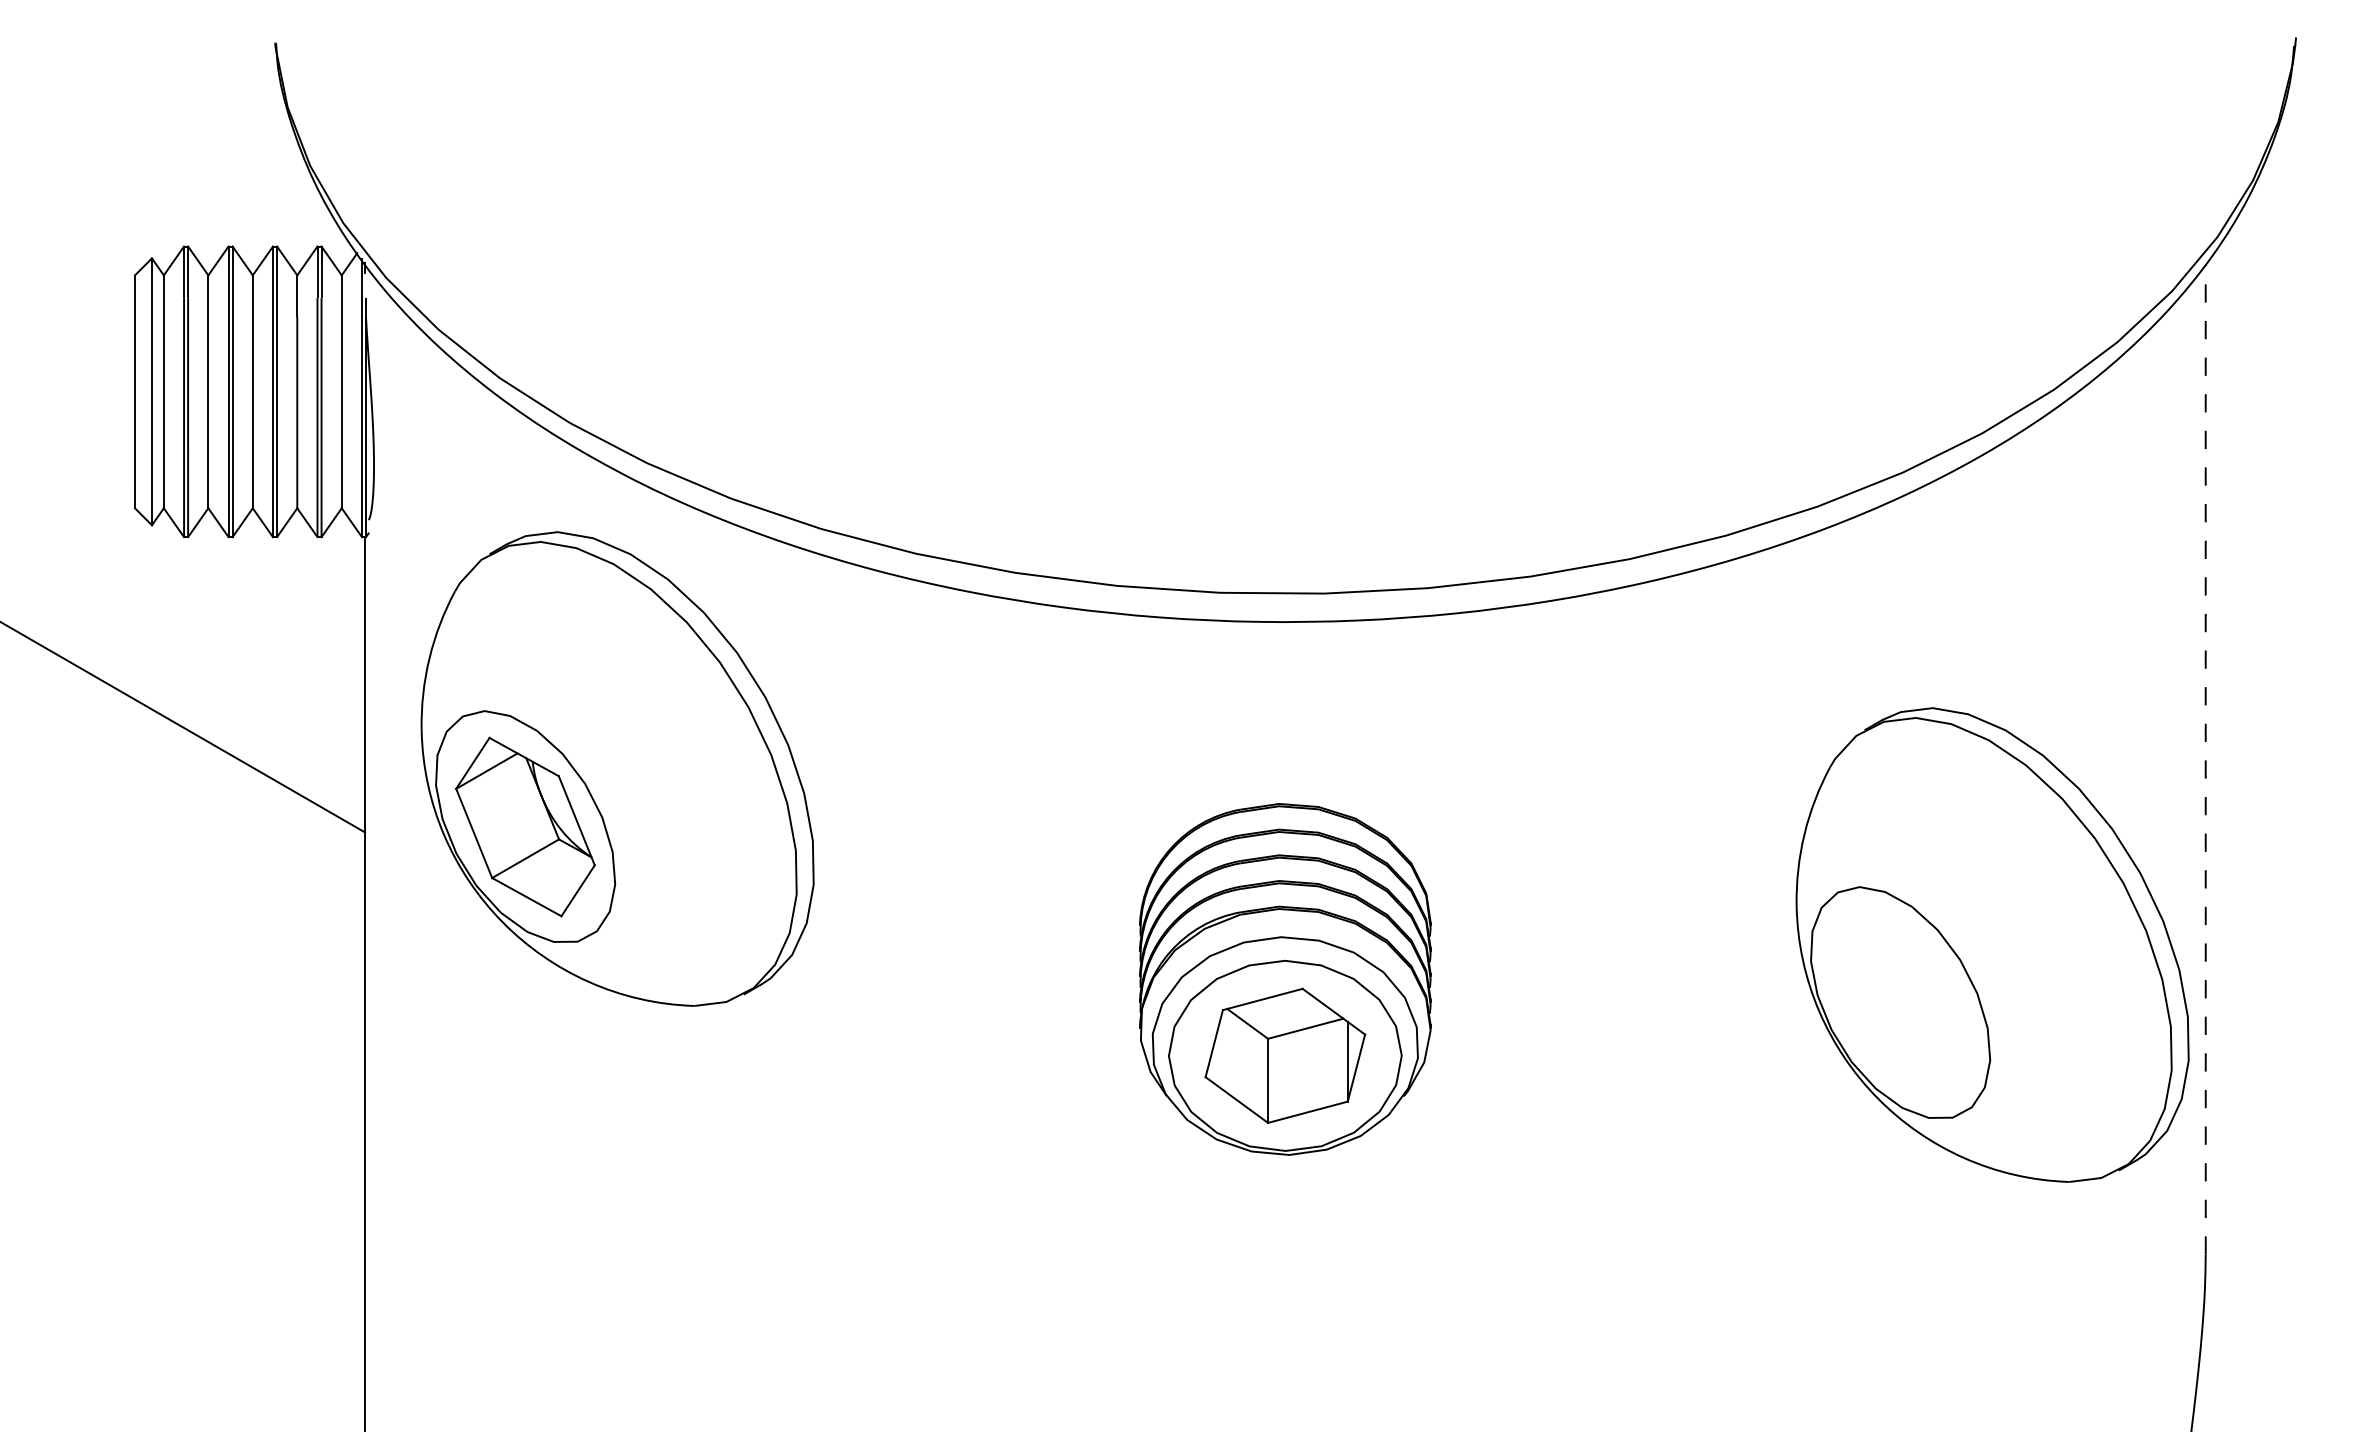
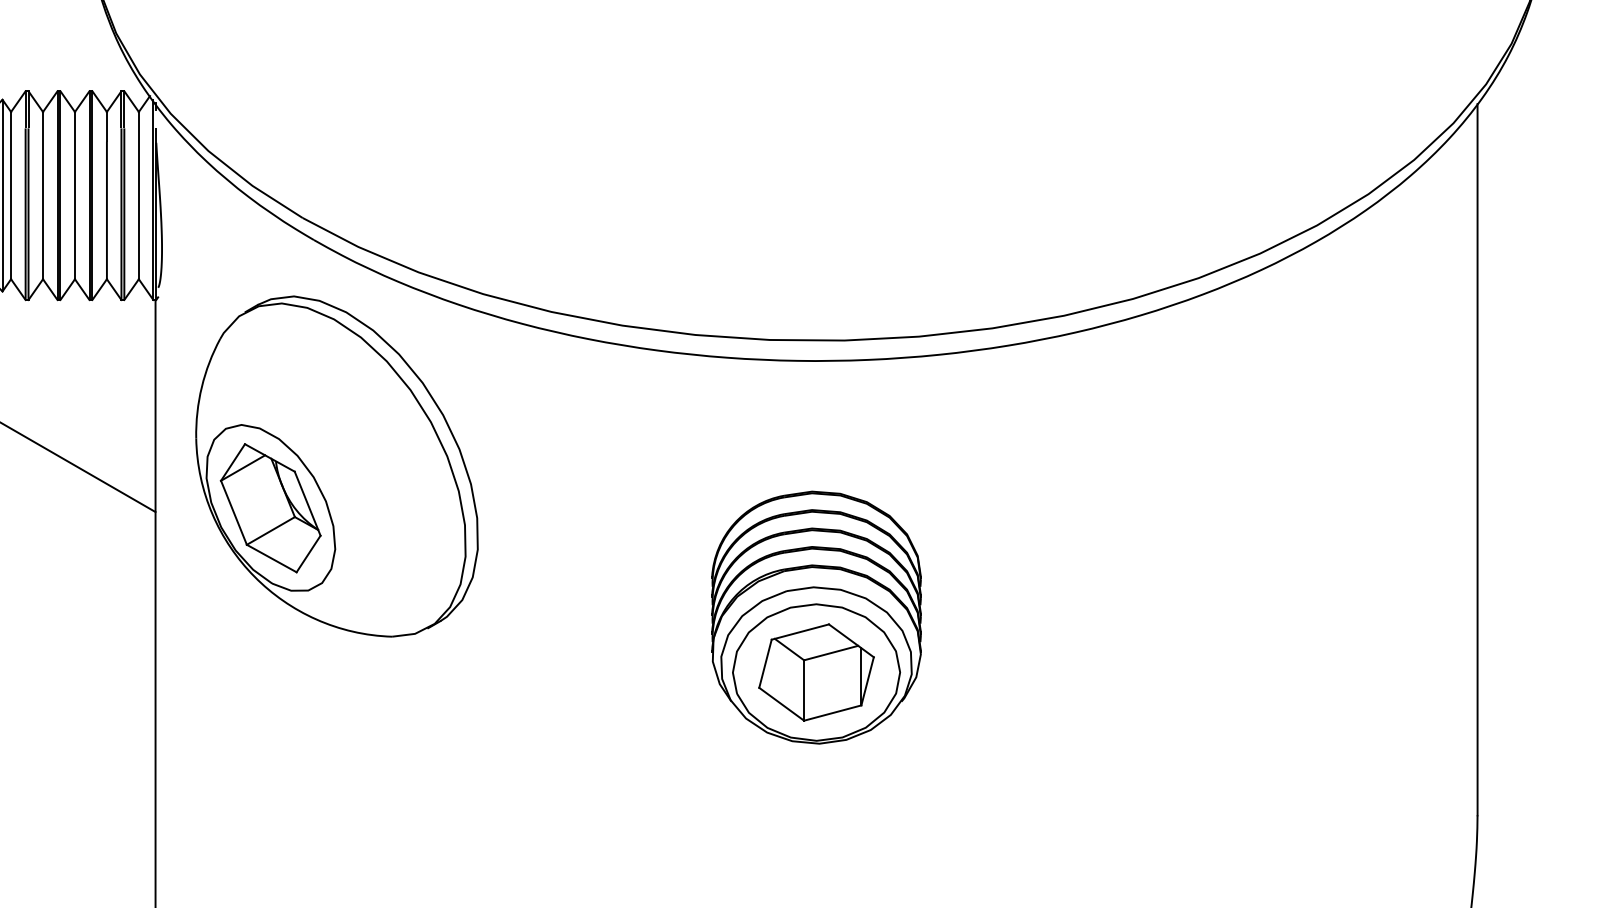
line: (2205, 758) -> (1477, 458), dashed -> solid
part: (1992, 944) -> (1324, 592), removed

